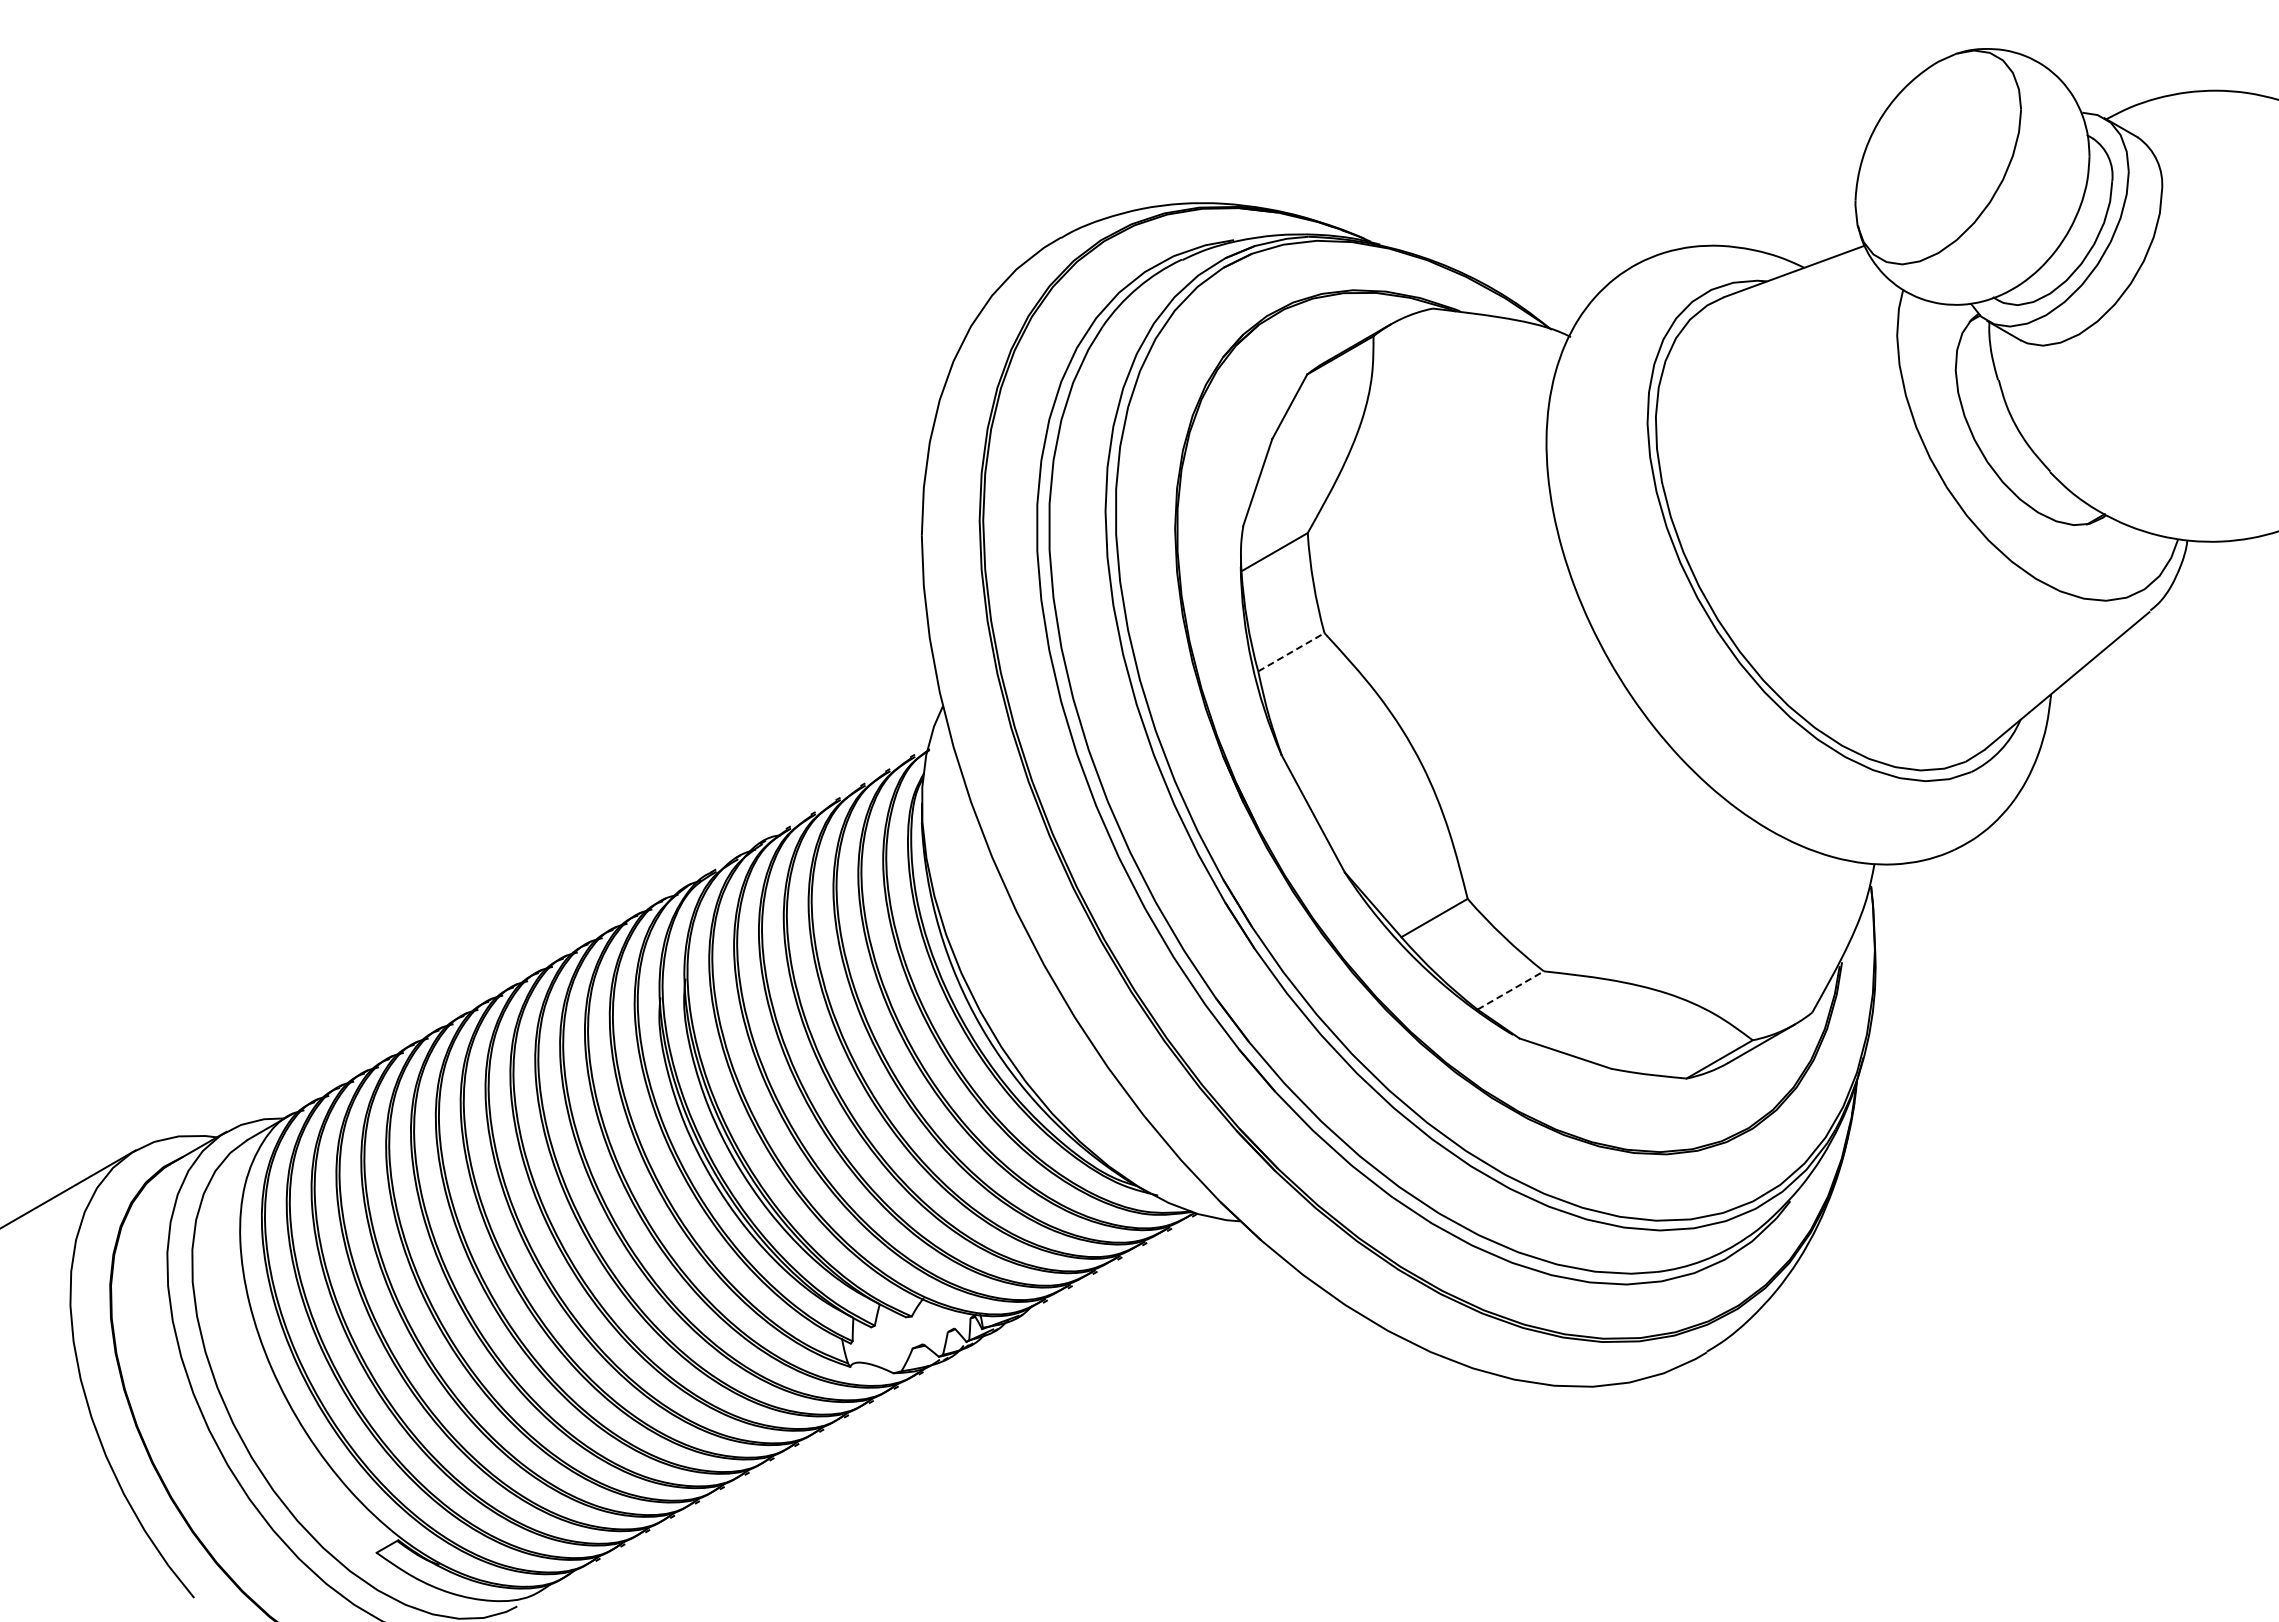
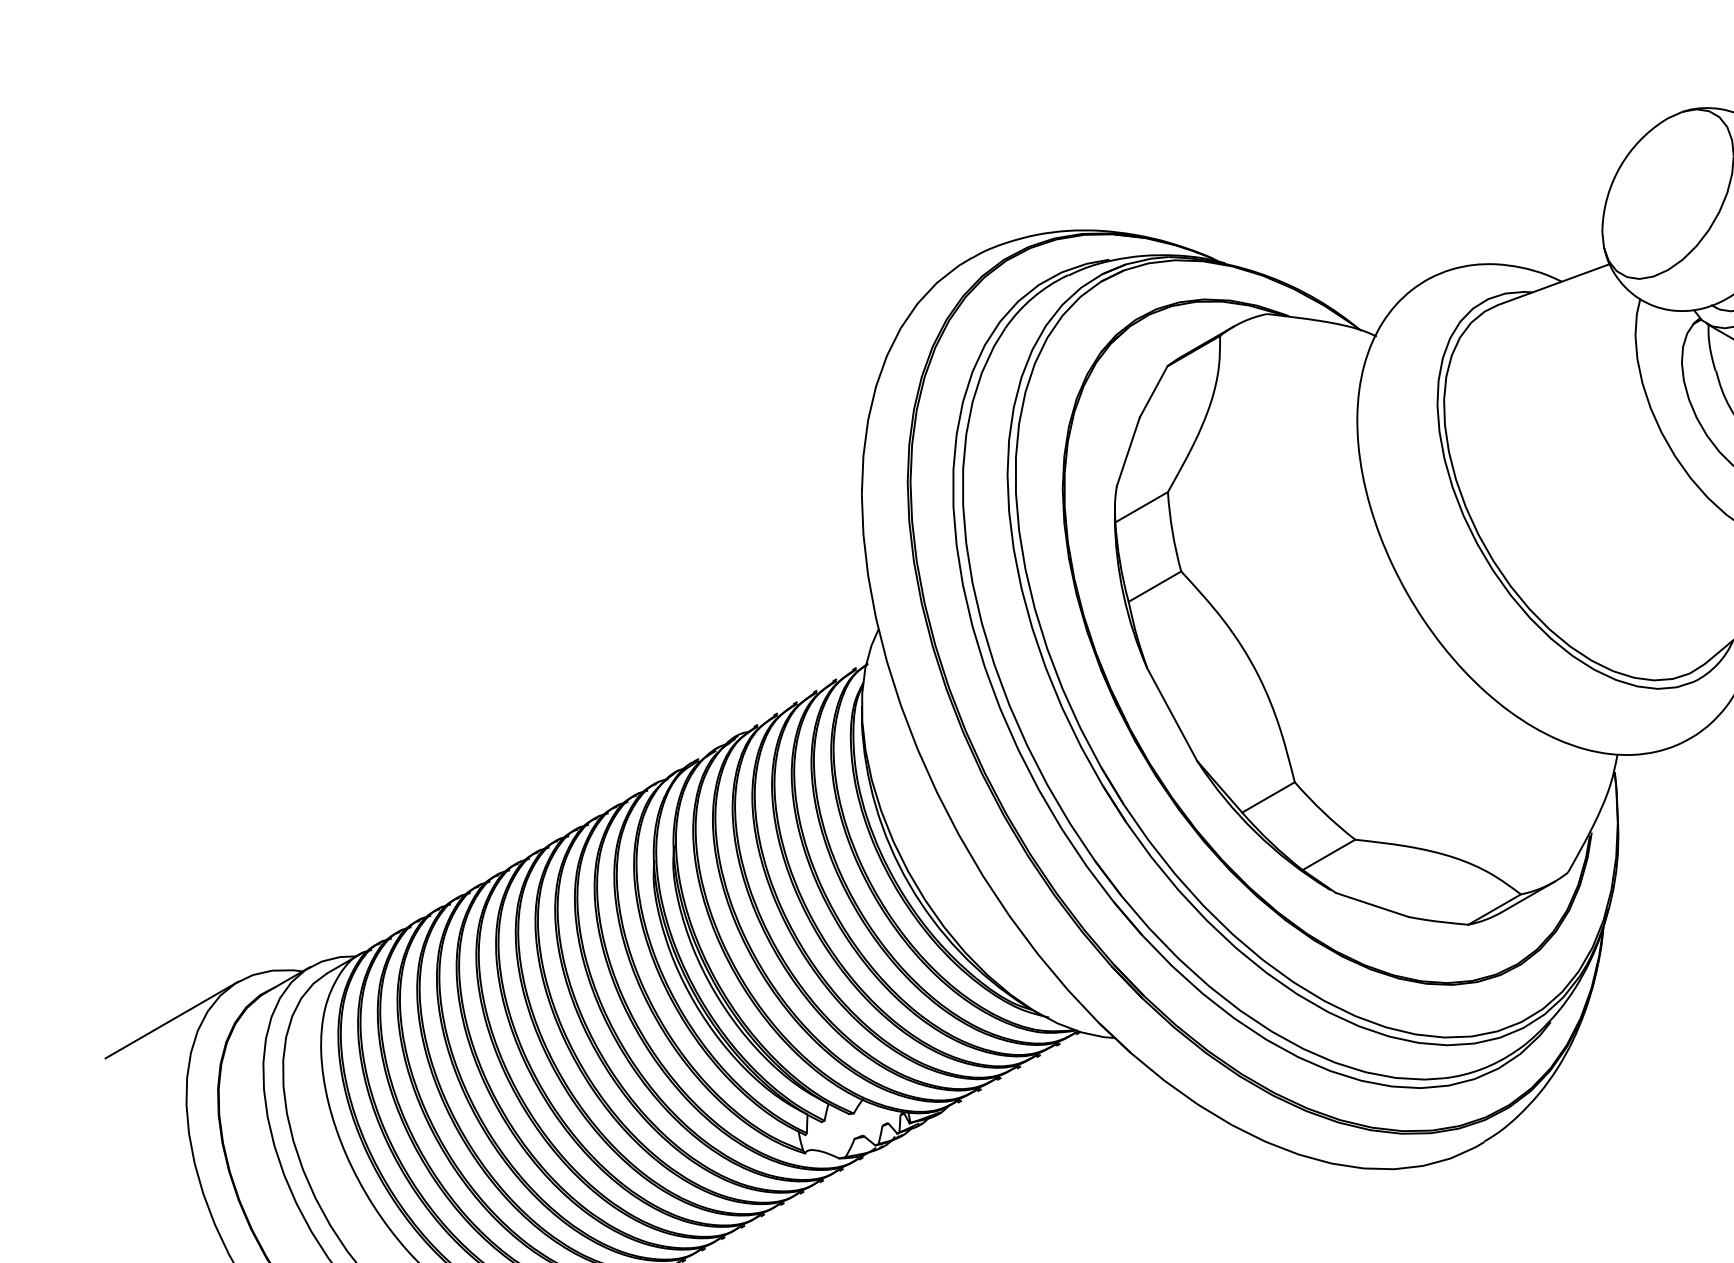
line: (1291, 652) -> (1155, 586), dashed -> solid
line: (1511, 990) -> (1329, 854), dashed -> solid

